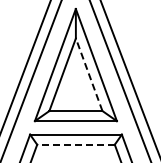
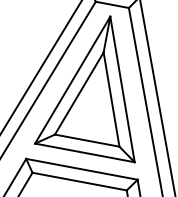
line: (89, 74) -> (111, 99), dashed -> solid
line: (76, 144) -> (80, 181), dashed -> solid

